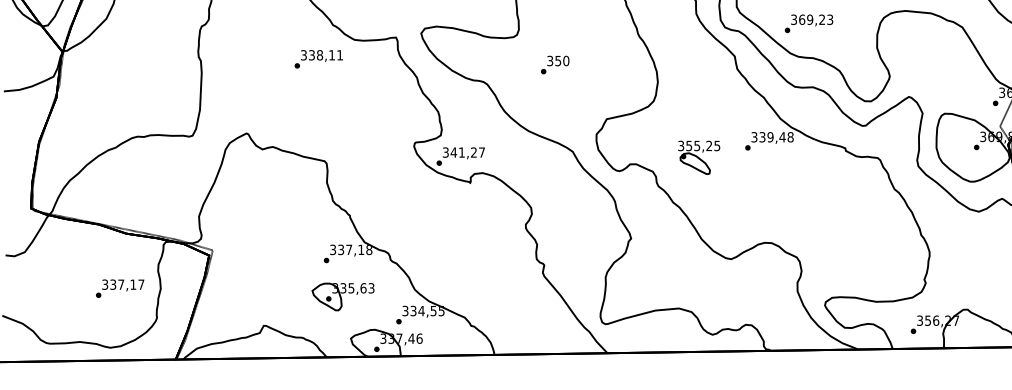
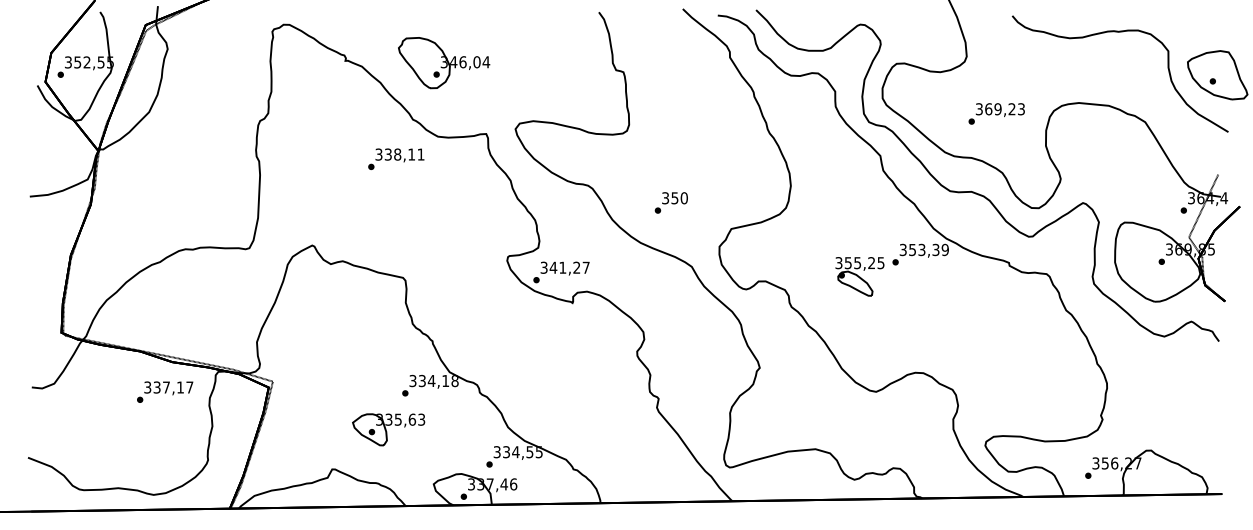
text: (808, 23) -> (996, 113), moved
text: (554, 64) -> (670, 202), moved
text: (776, 136) -> (928, 249), 339,48 -> 353,39
part: (698, 157) -> (859, 276), moved
text: (349, 249) -> (431, 380), 337,18 -> 334,18
text: (120, 288) -> (165, 391), moved
part: (343, 296) -> (388, 429), moved

